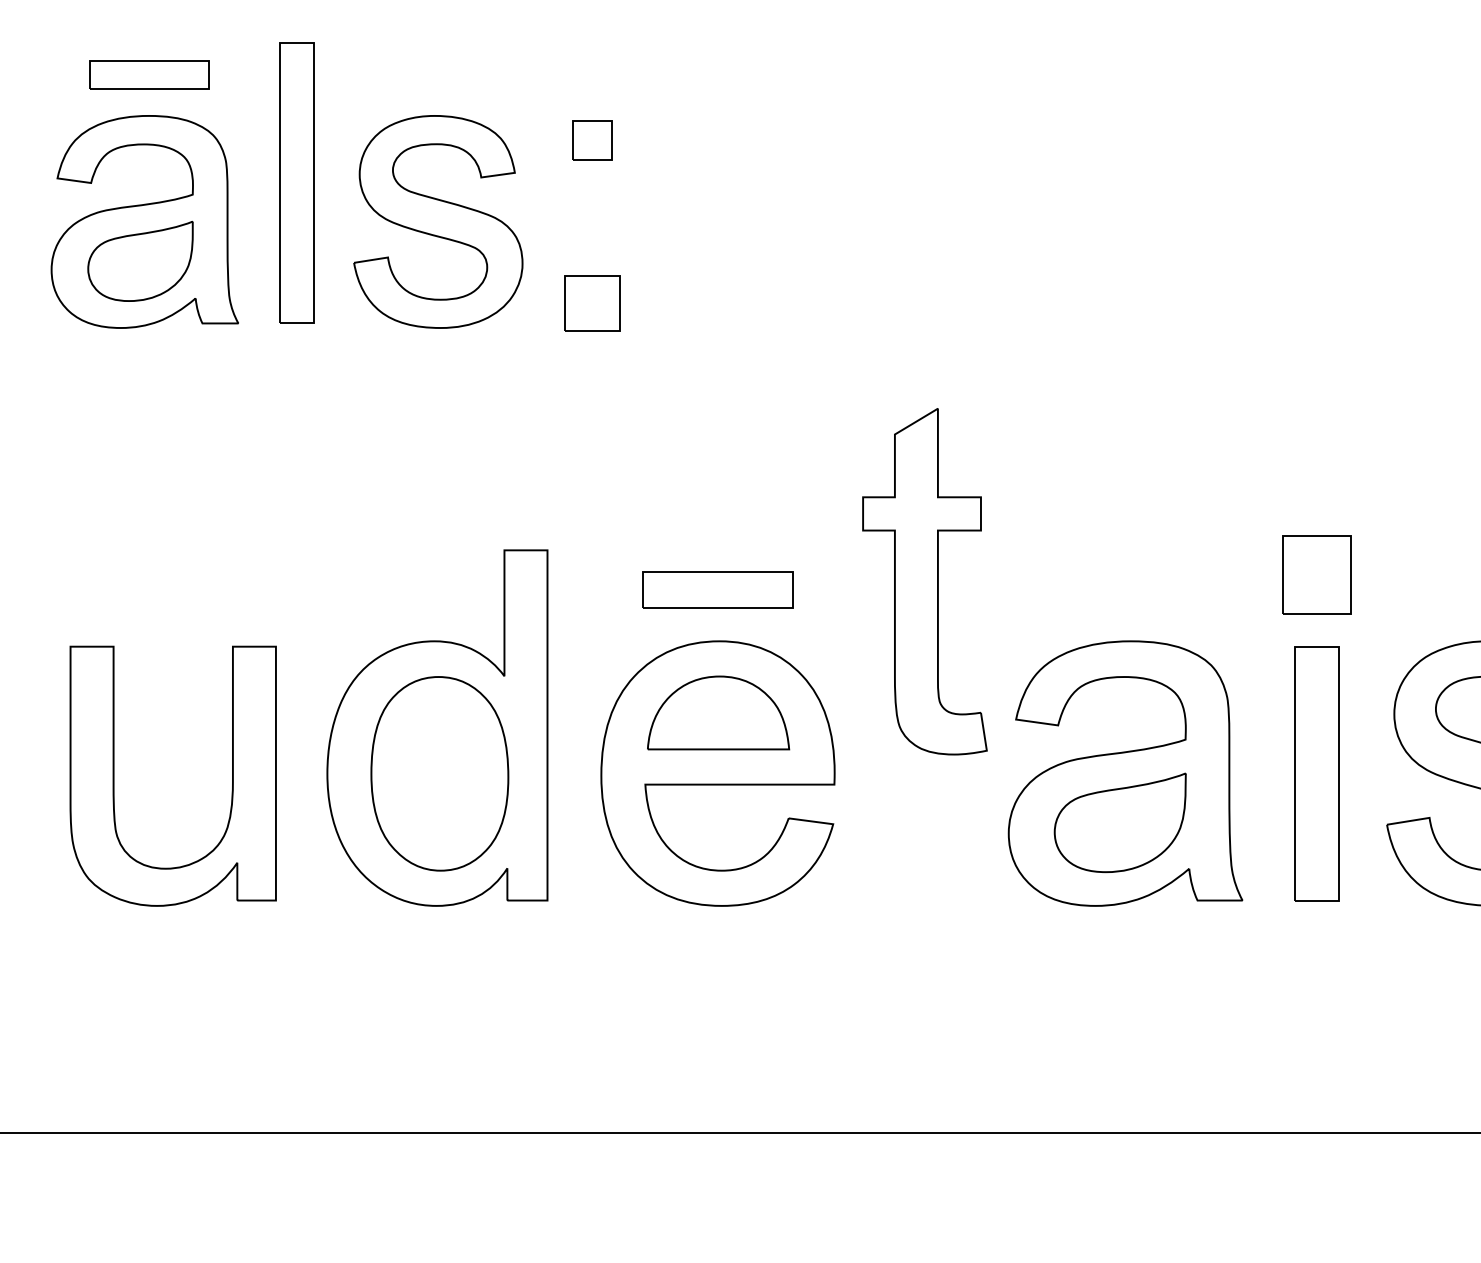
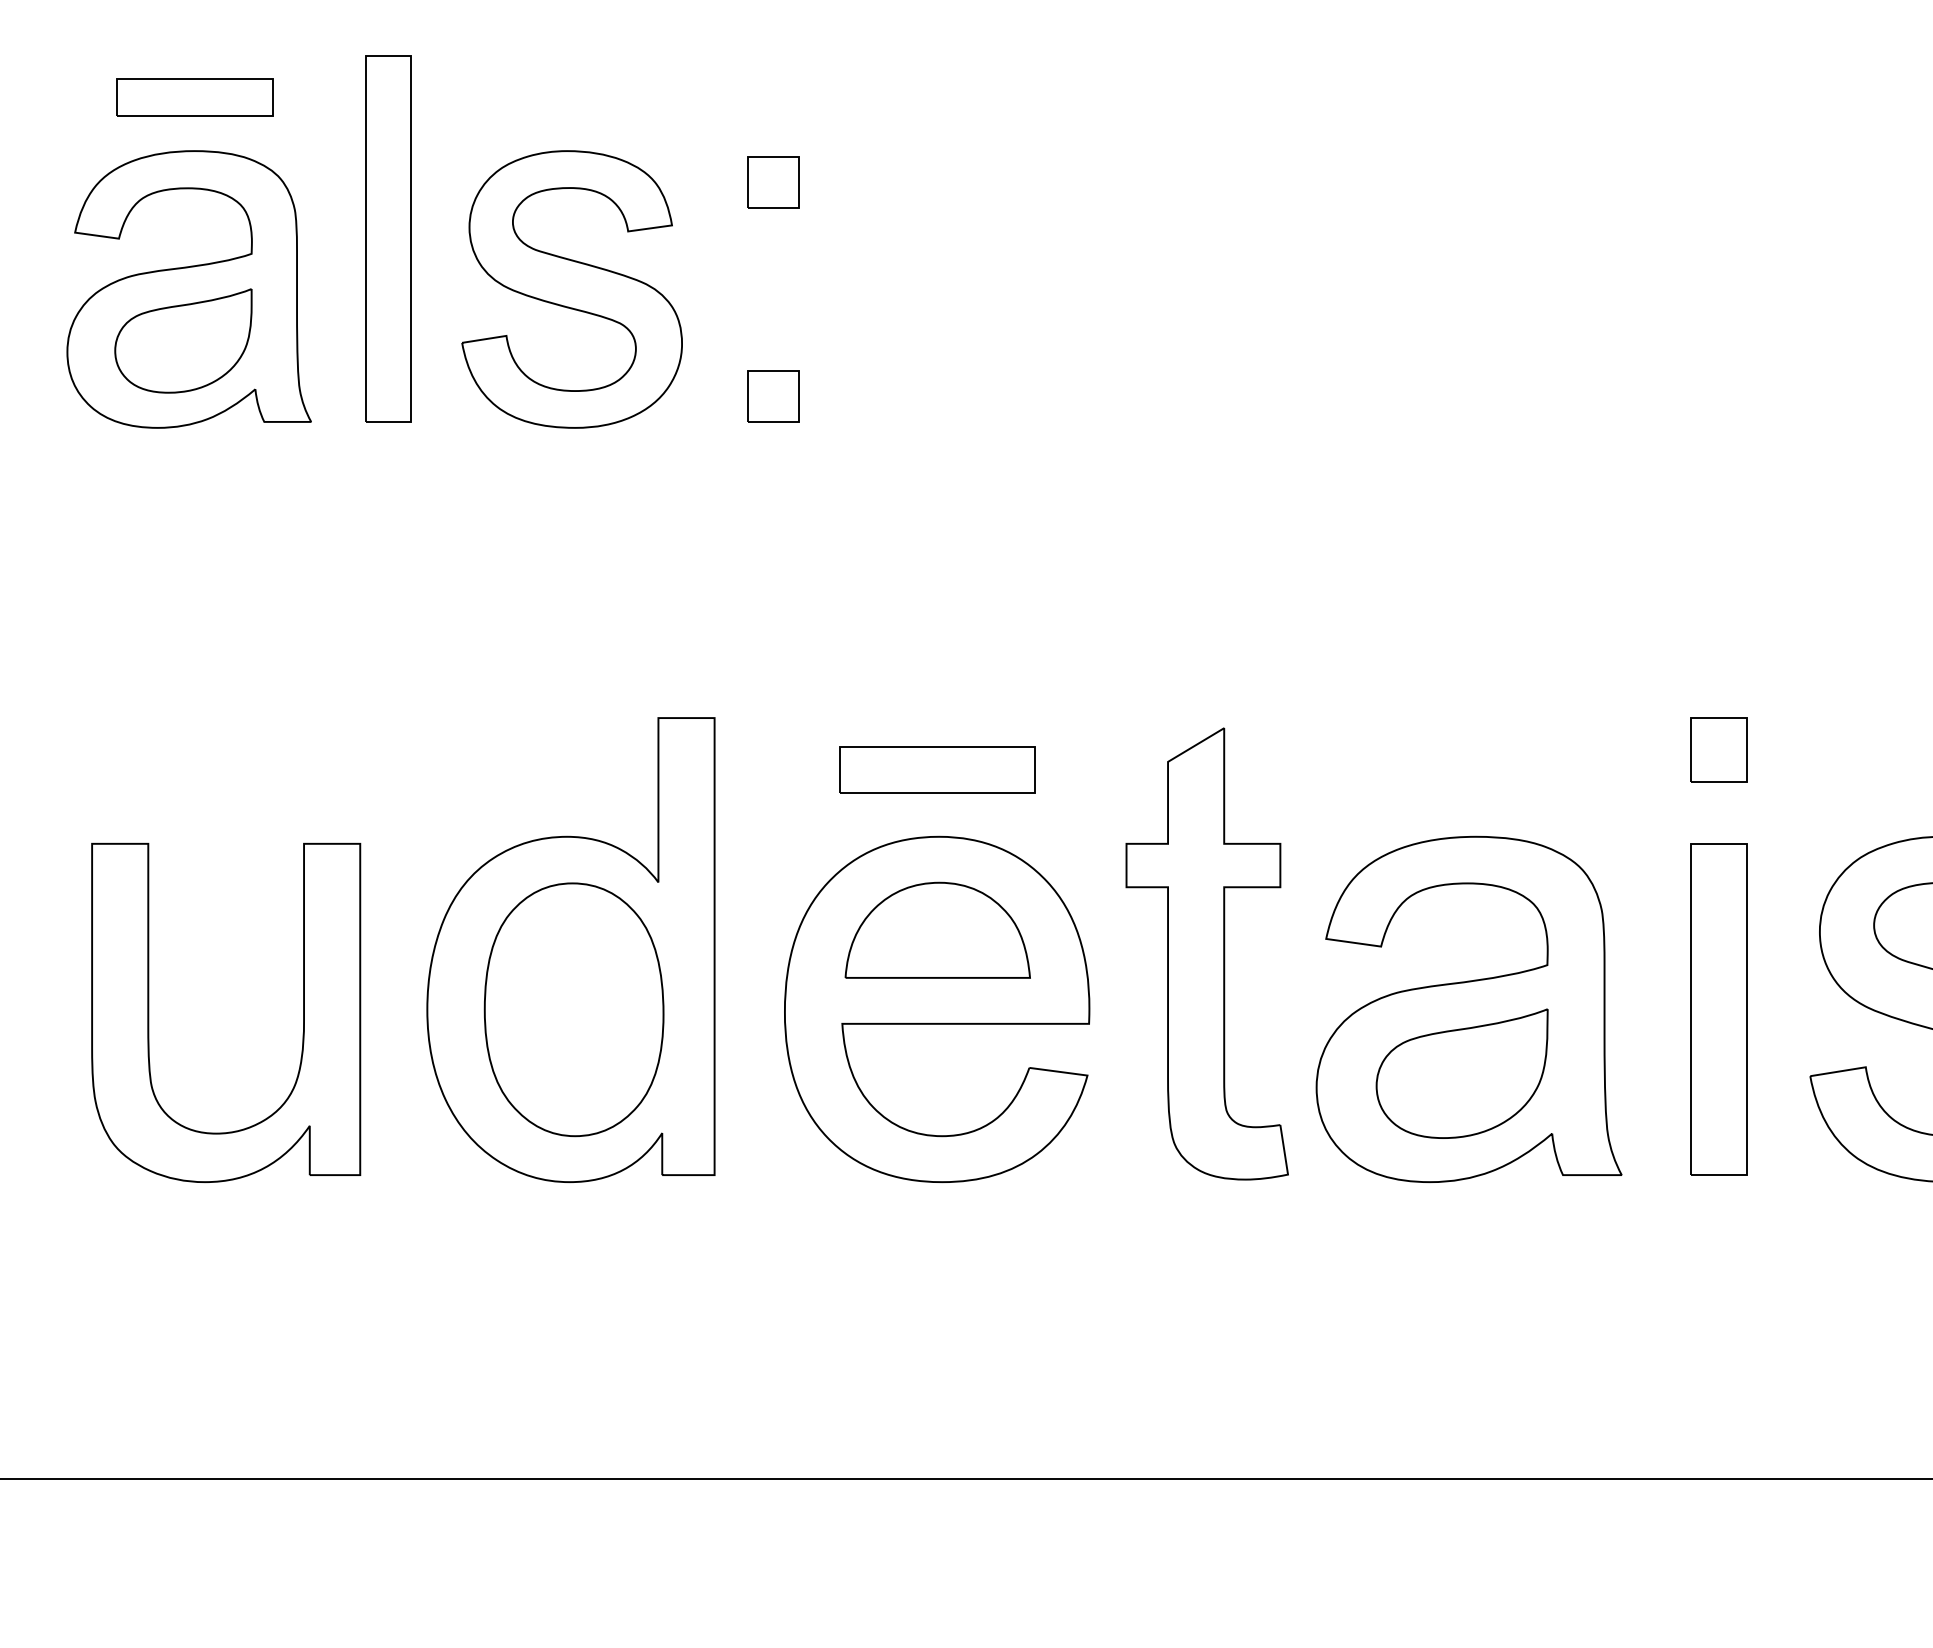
part: (592, 303) -> (773, 396), size x0.71
part: (1316, 574) -> (1718, 749), size x0.62
part: (924, 581) -> (1206, 953), moved

